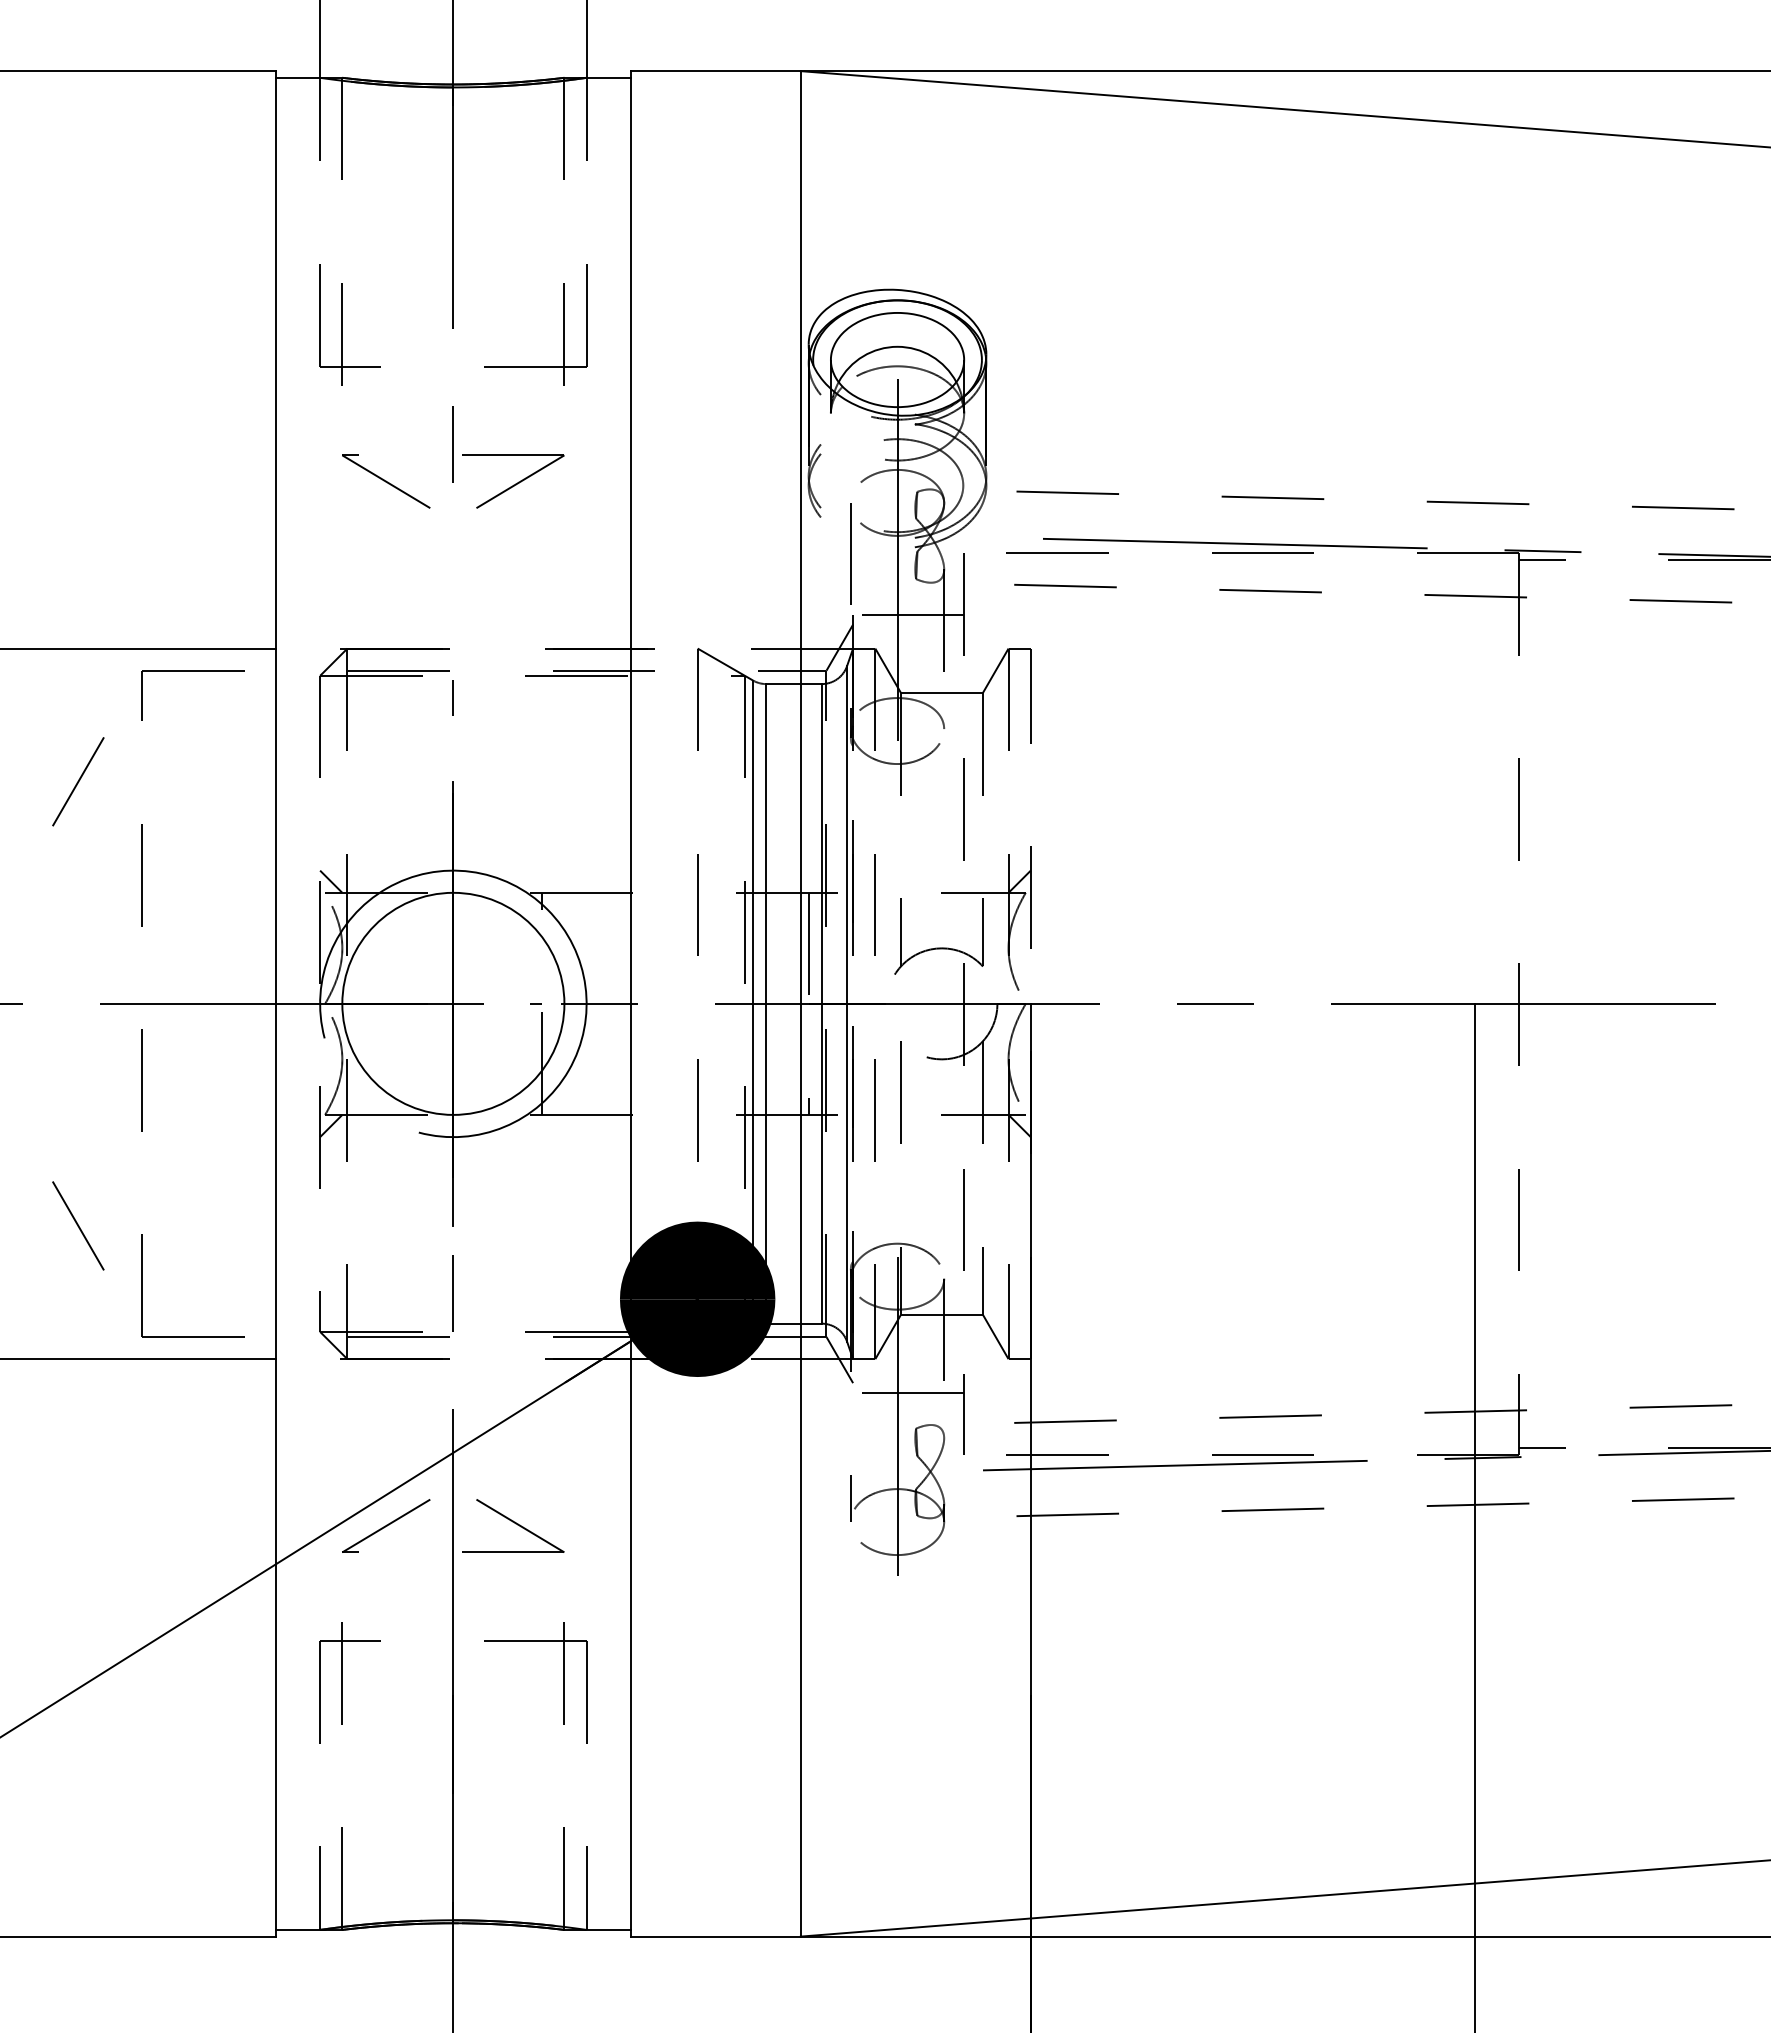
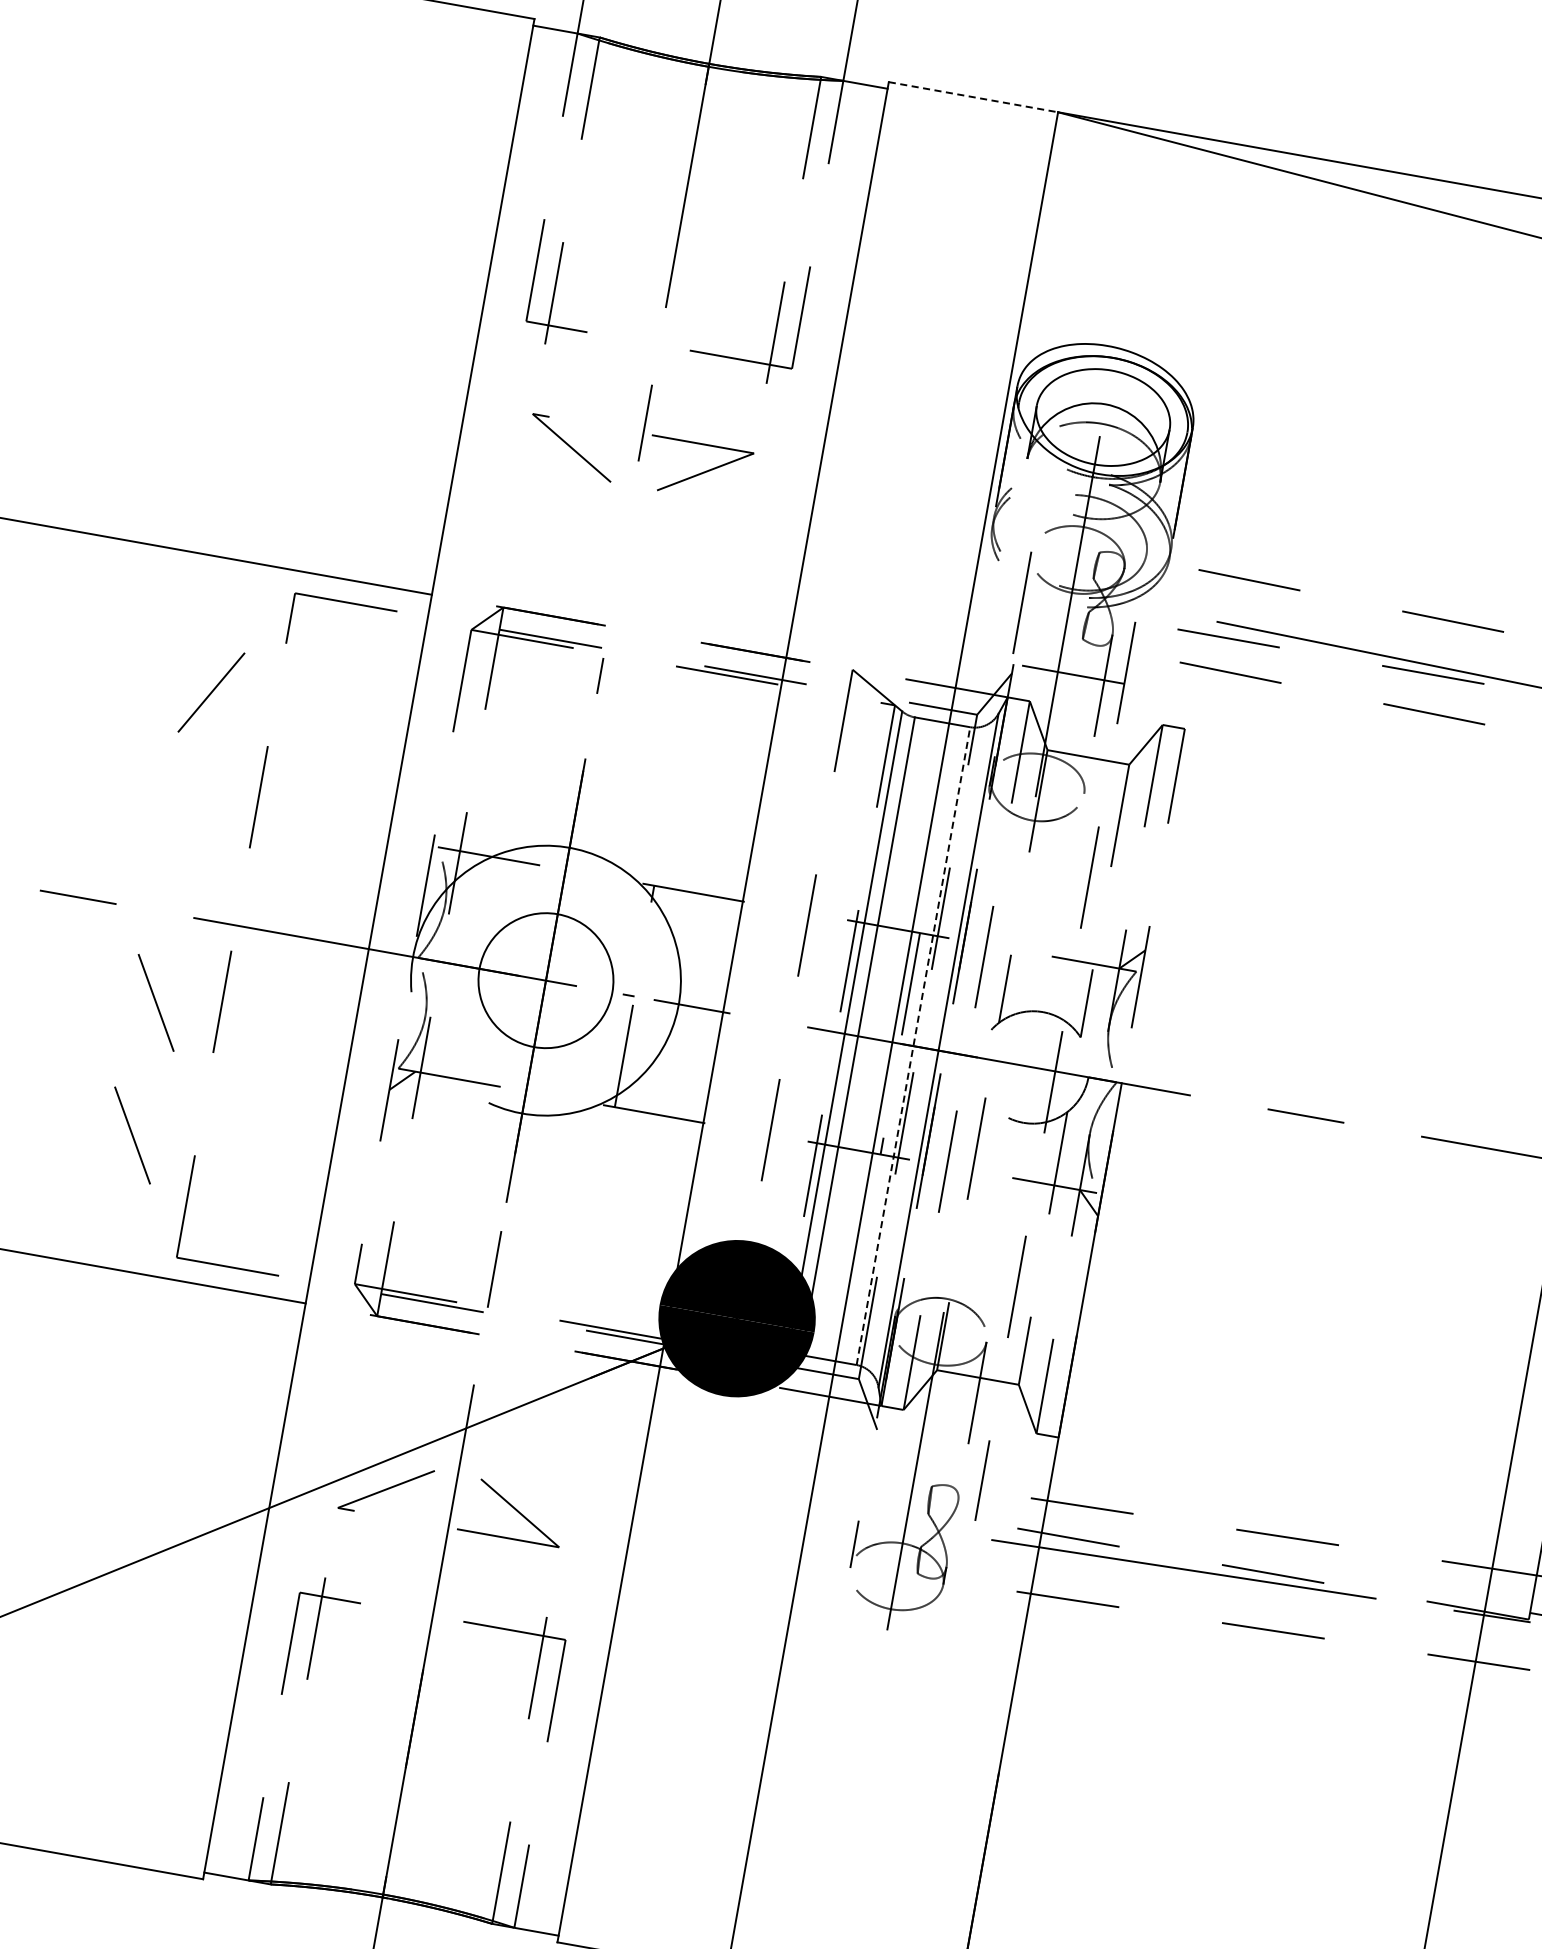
line: (715, 71) -> (972, 97), solid -> dashed
line: (331, 881) -> (446, 836), removed
circle: (453, 1003) -> (546, 980), size x0.6
line: (821, 1003) -> (913, 1045), solid -> dashed
line: (78, 1092) -> (156, 1002), added
line: (908, 1392) -> (930, 1449), removed

